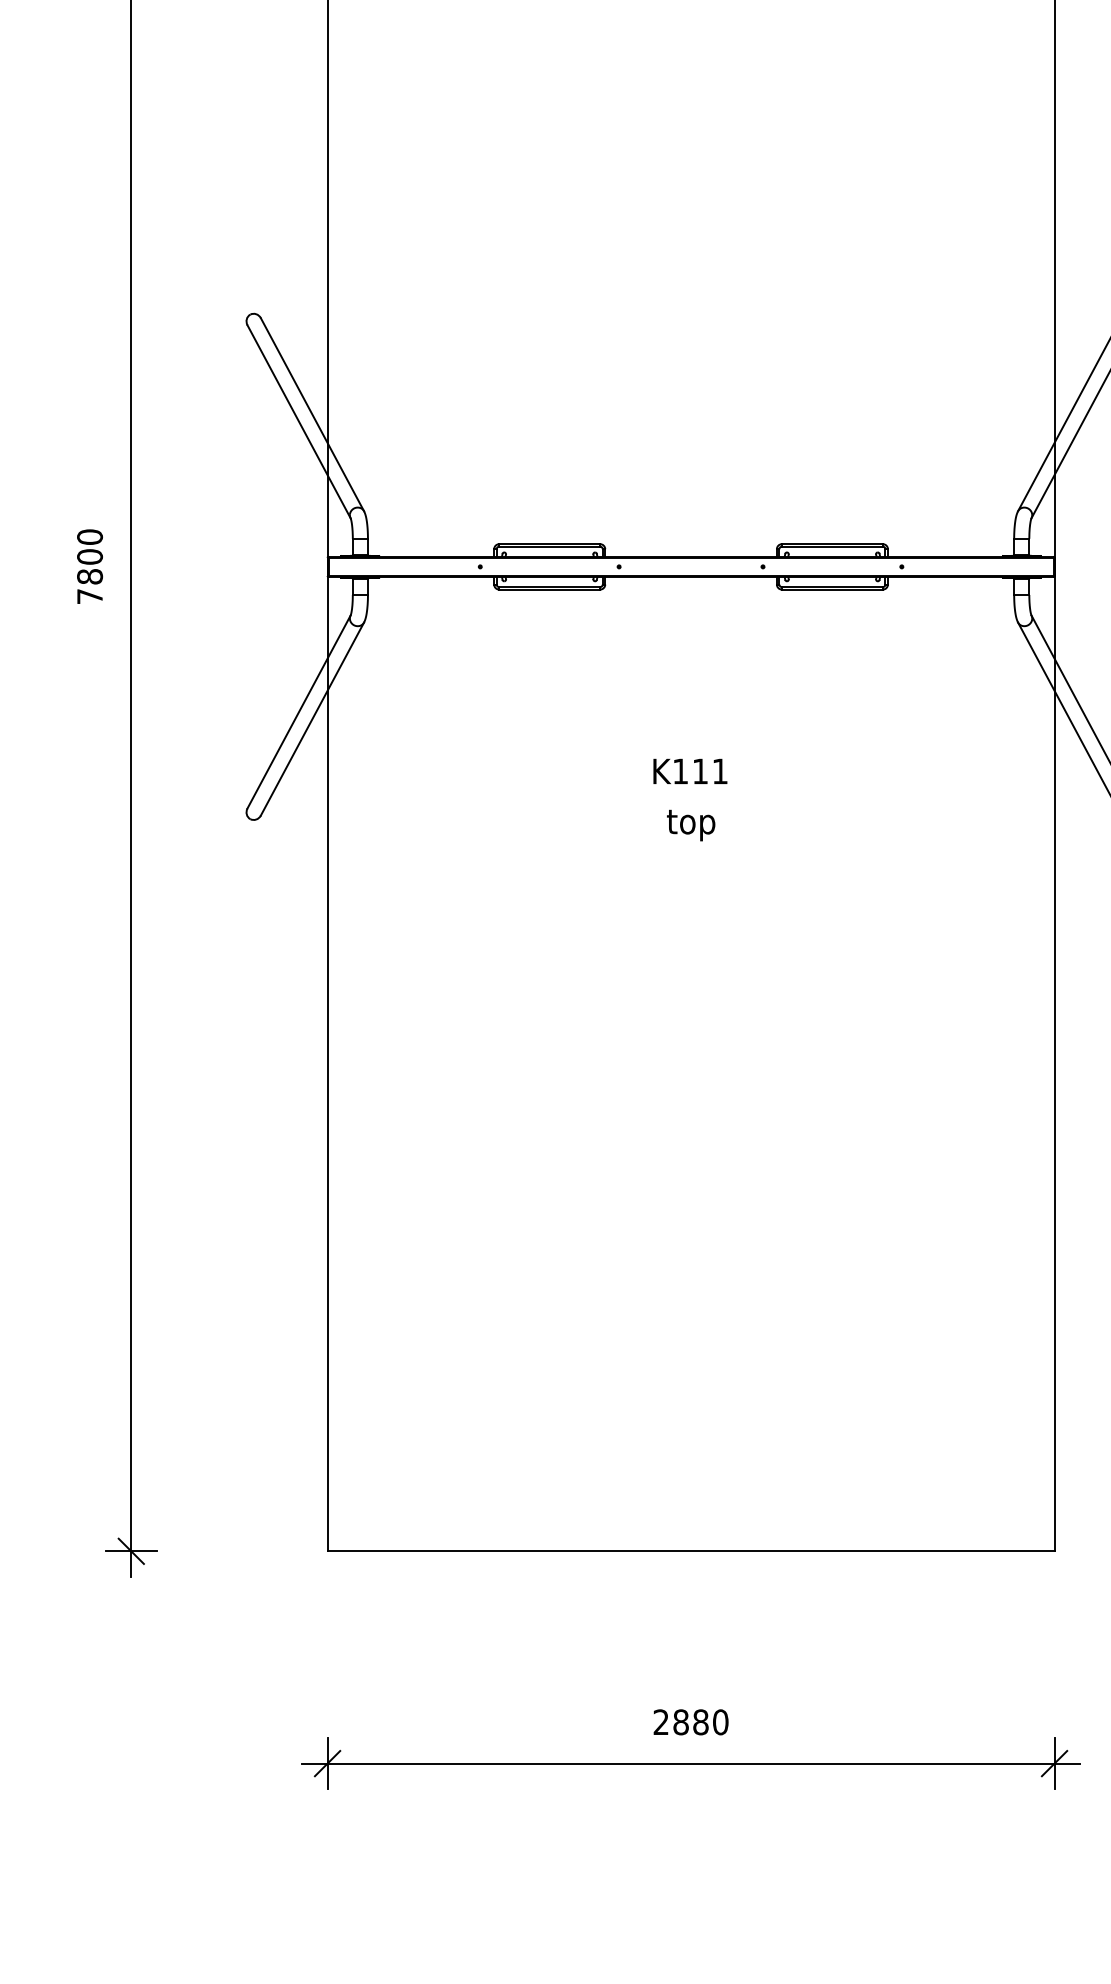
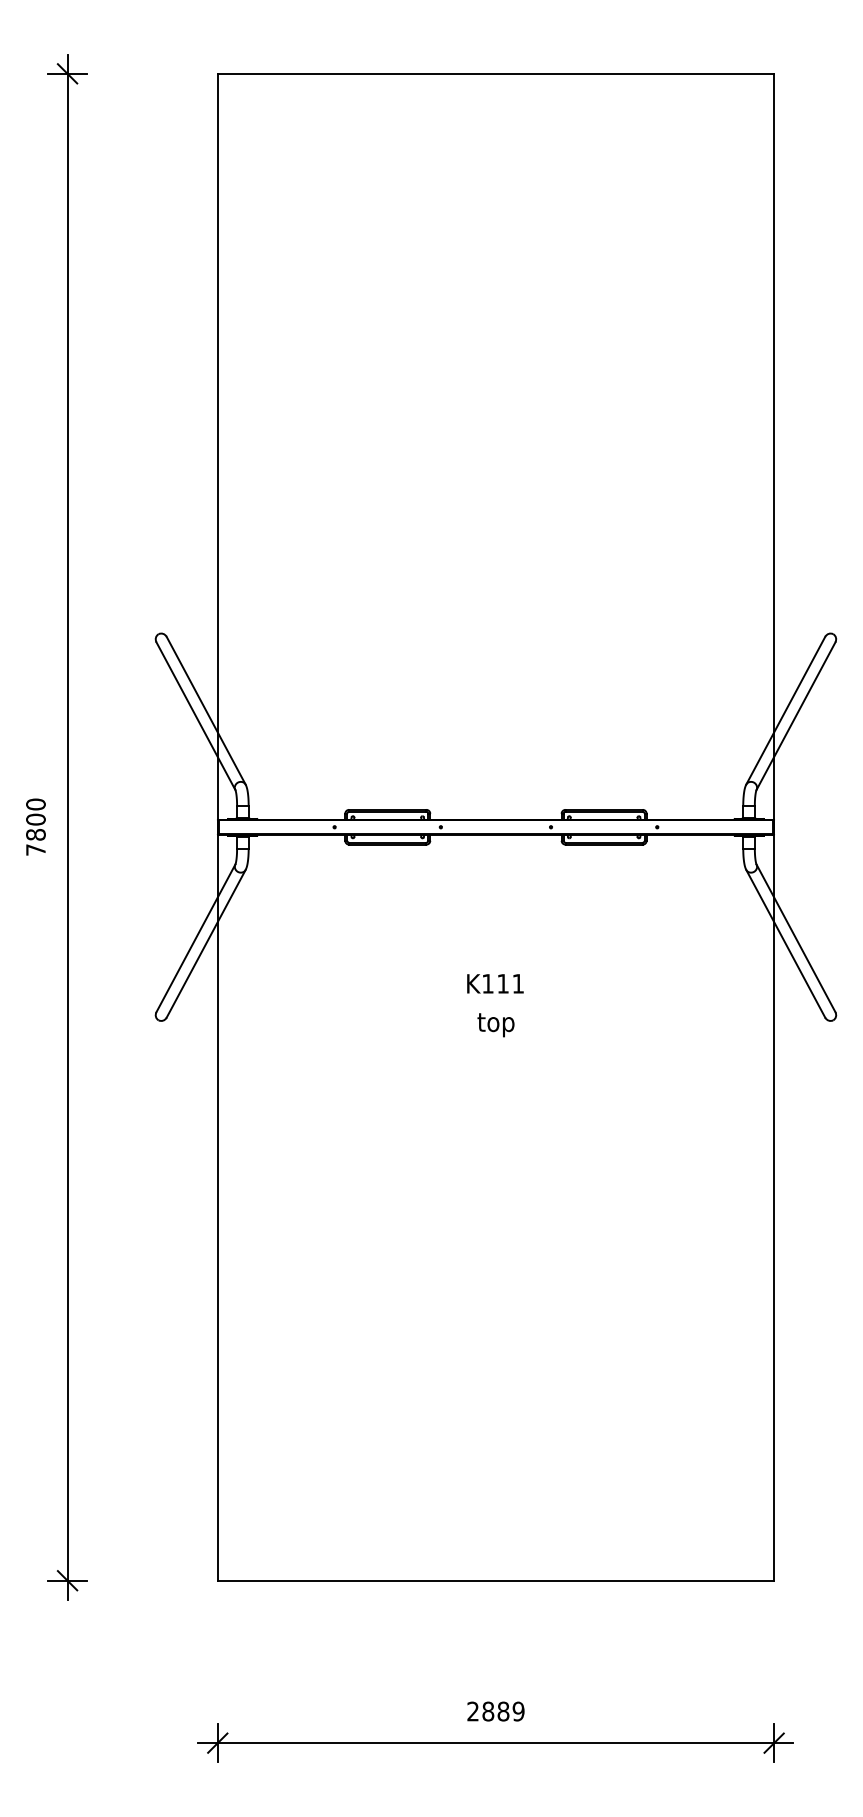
text: (720, 1722) -> (518, 1711), 2880 -> 2889

